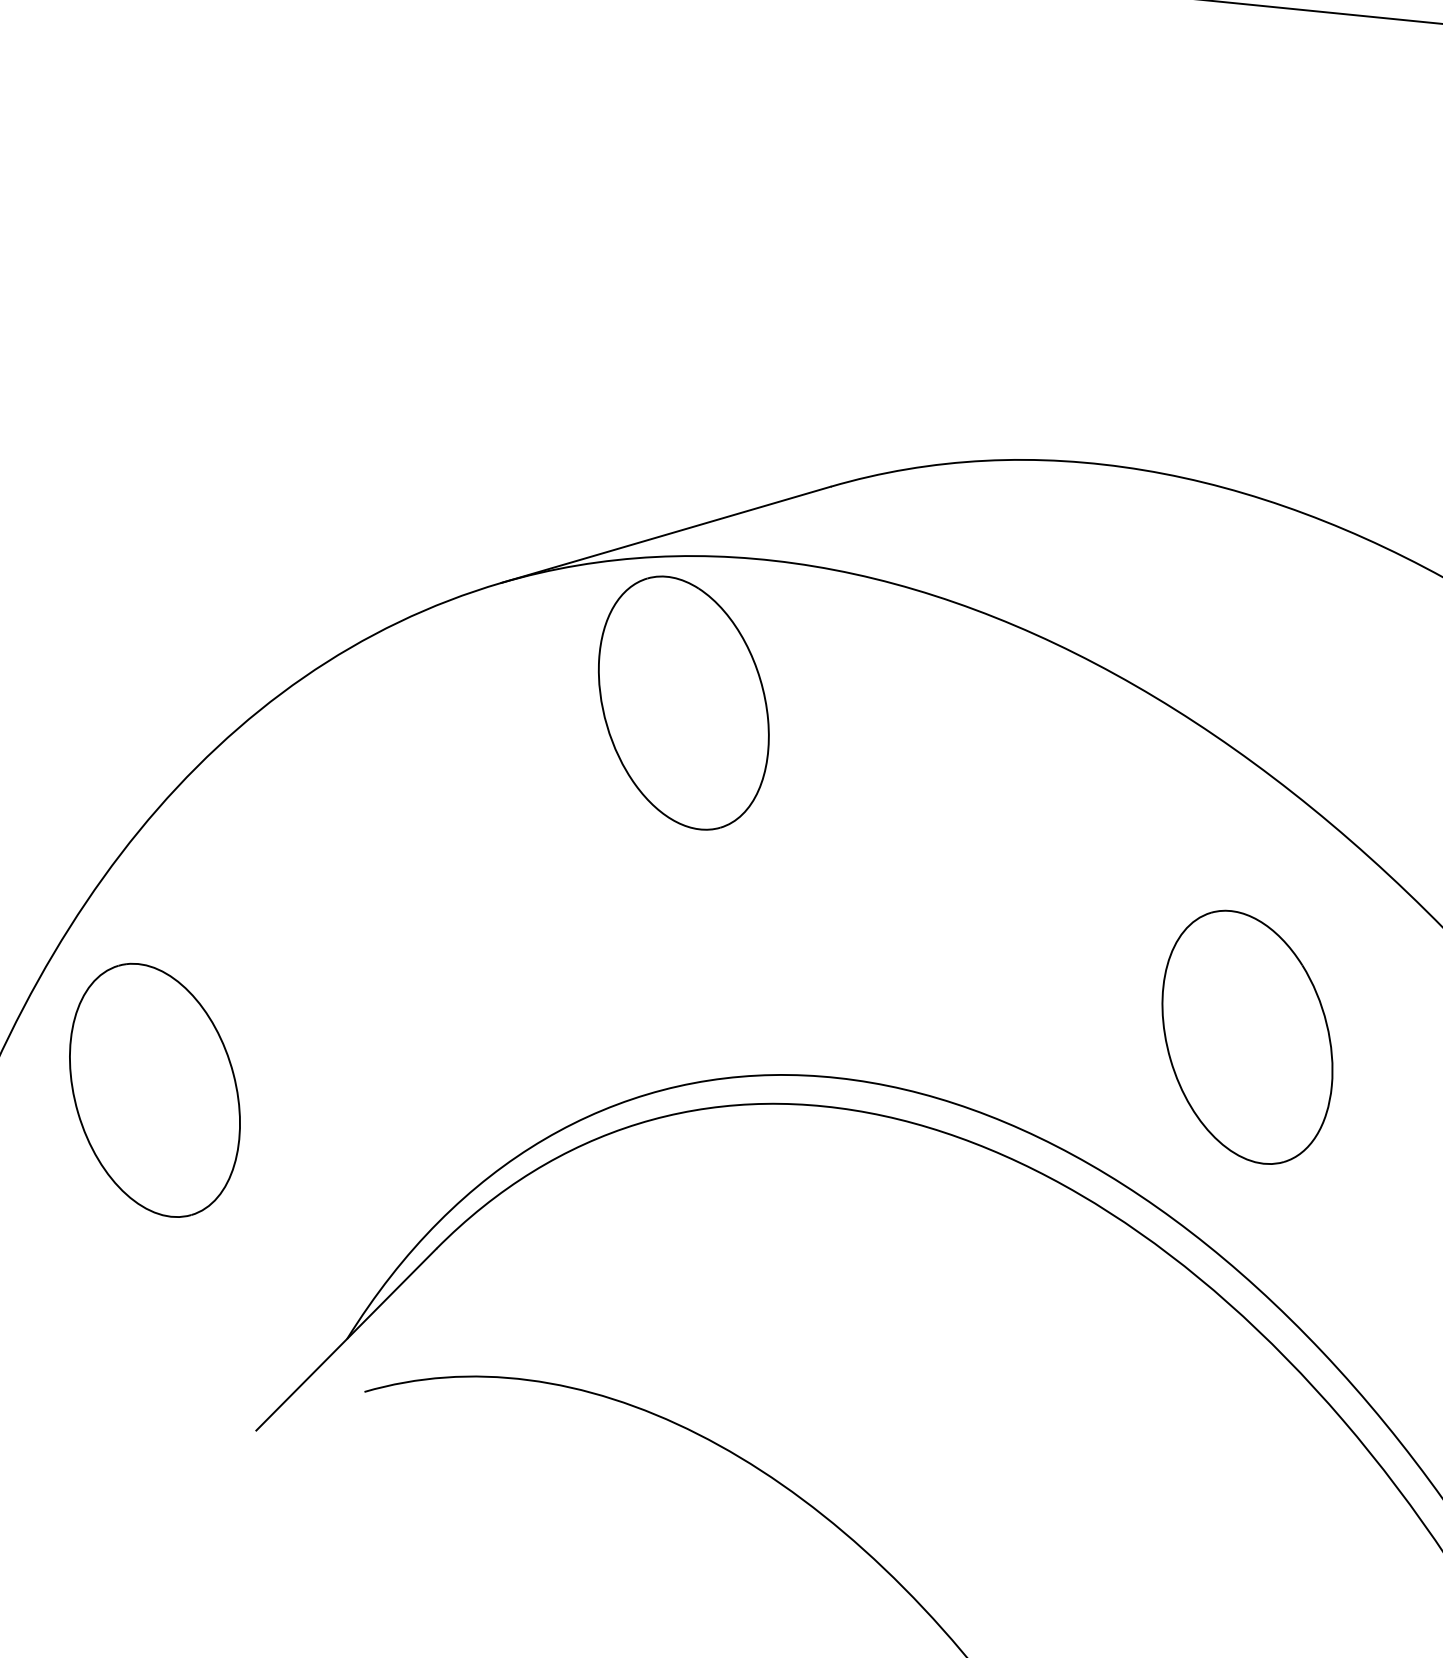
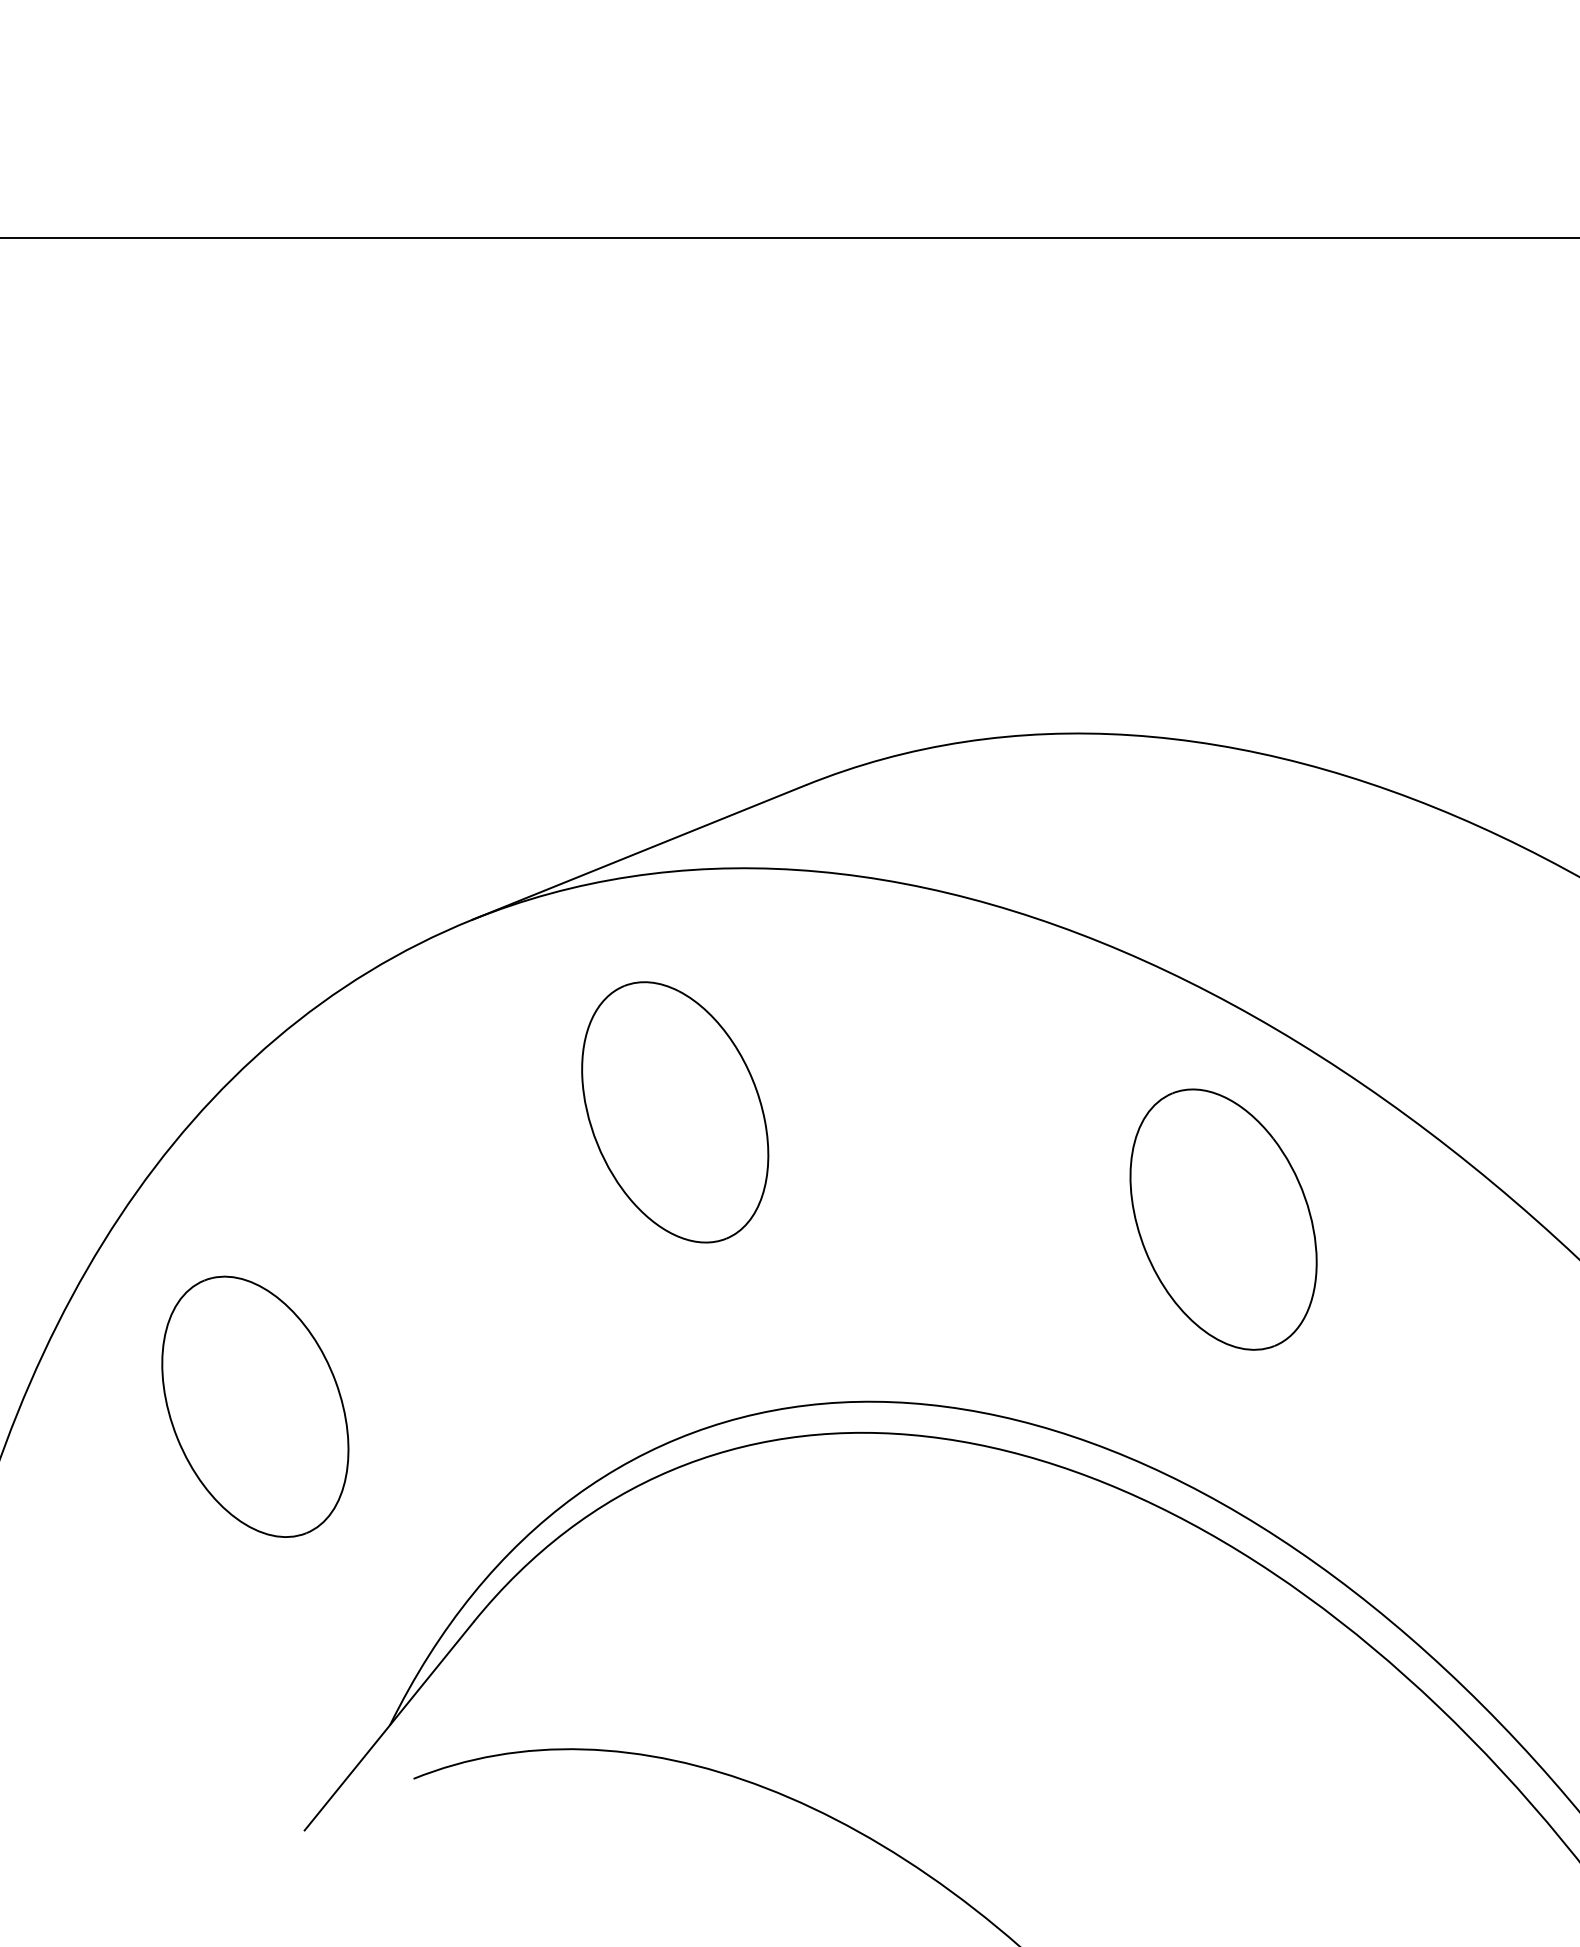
part: (684, 703) -> (675, 1112), moved
part: (1247, 1037) -> (1223, 1219), moved
part: (155, 1090) -> (255, 1406), moved

